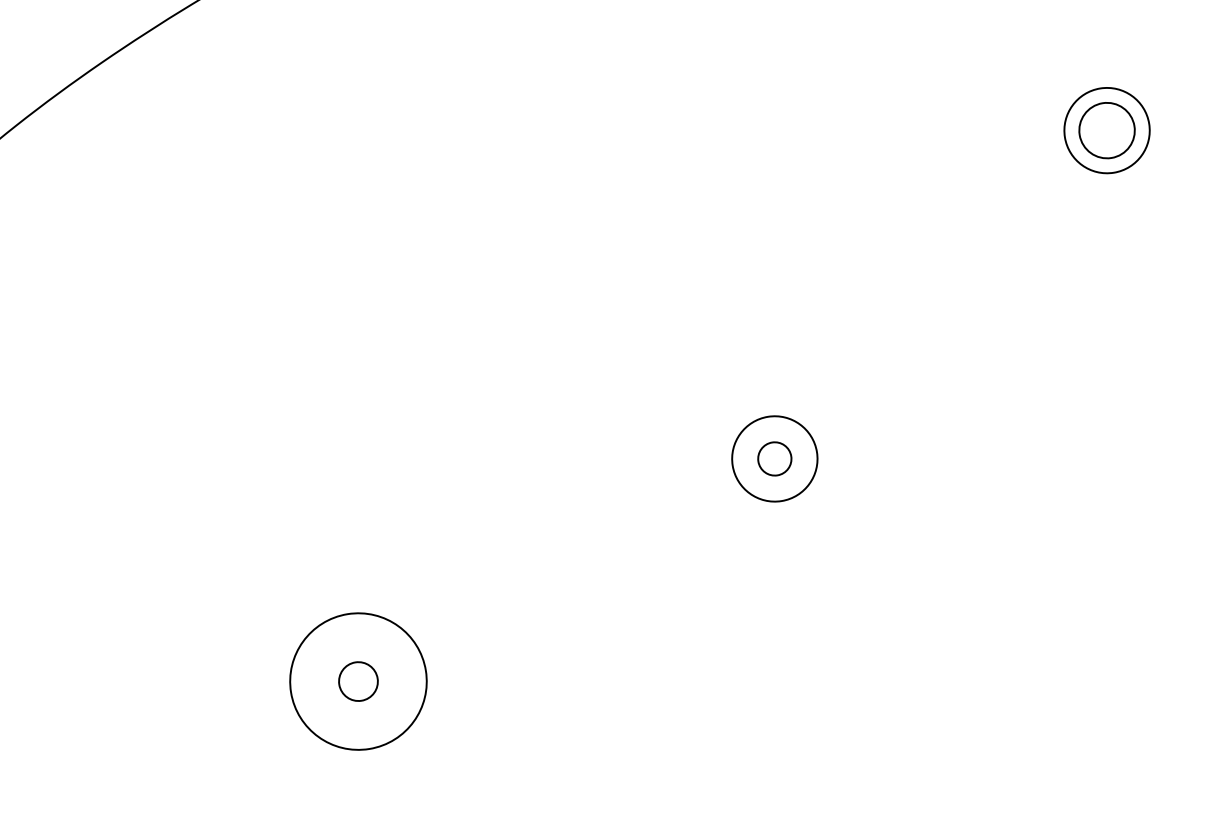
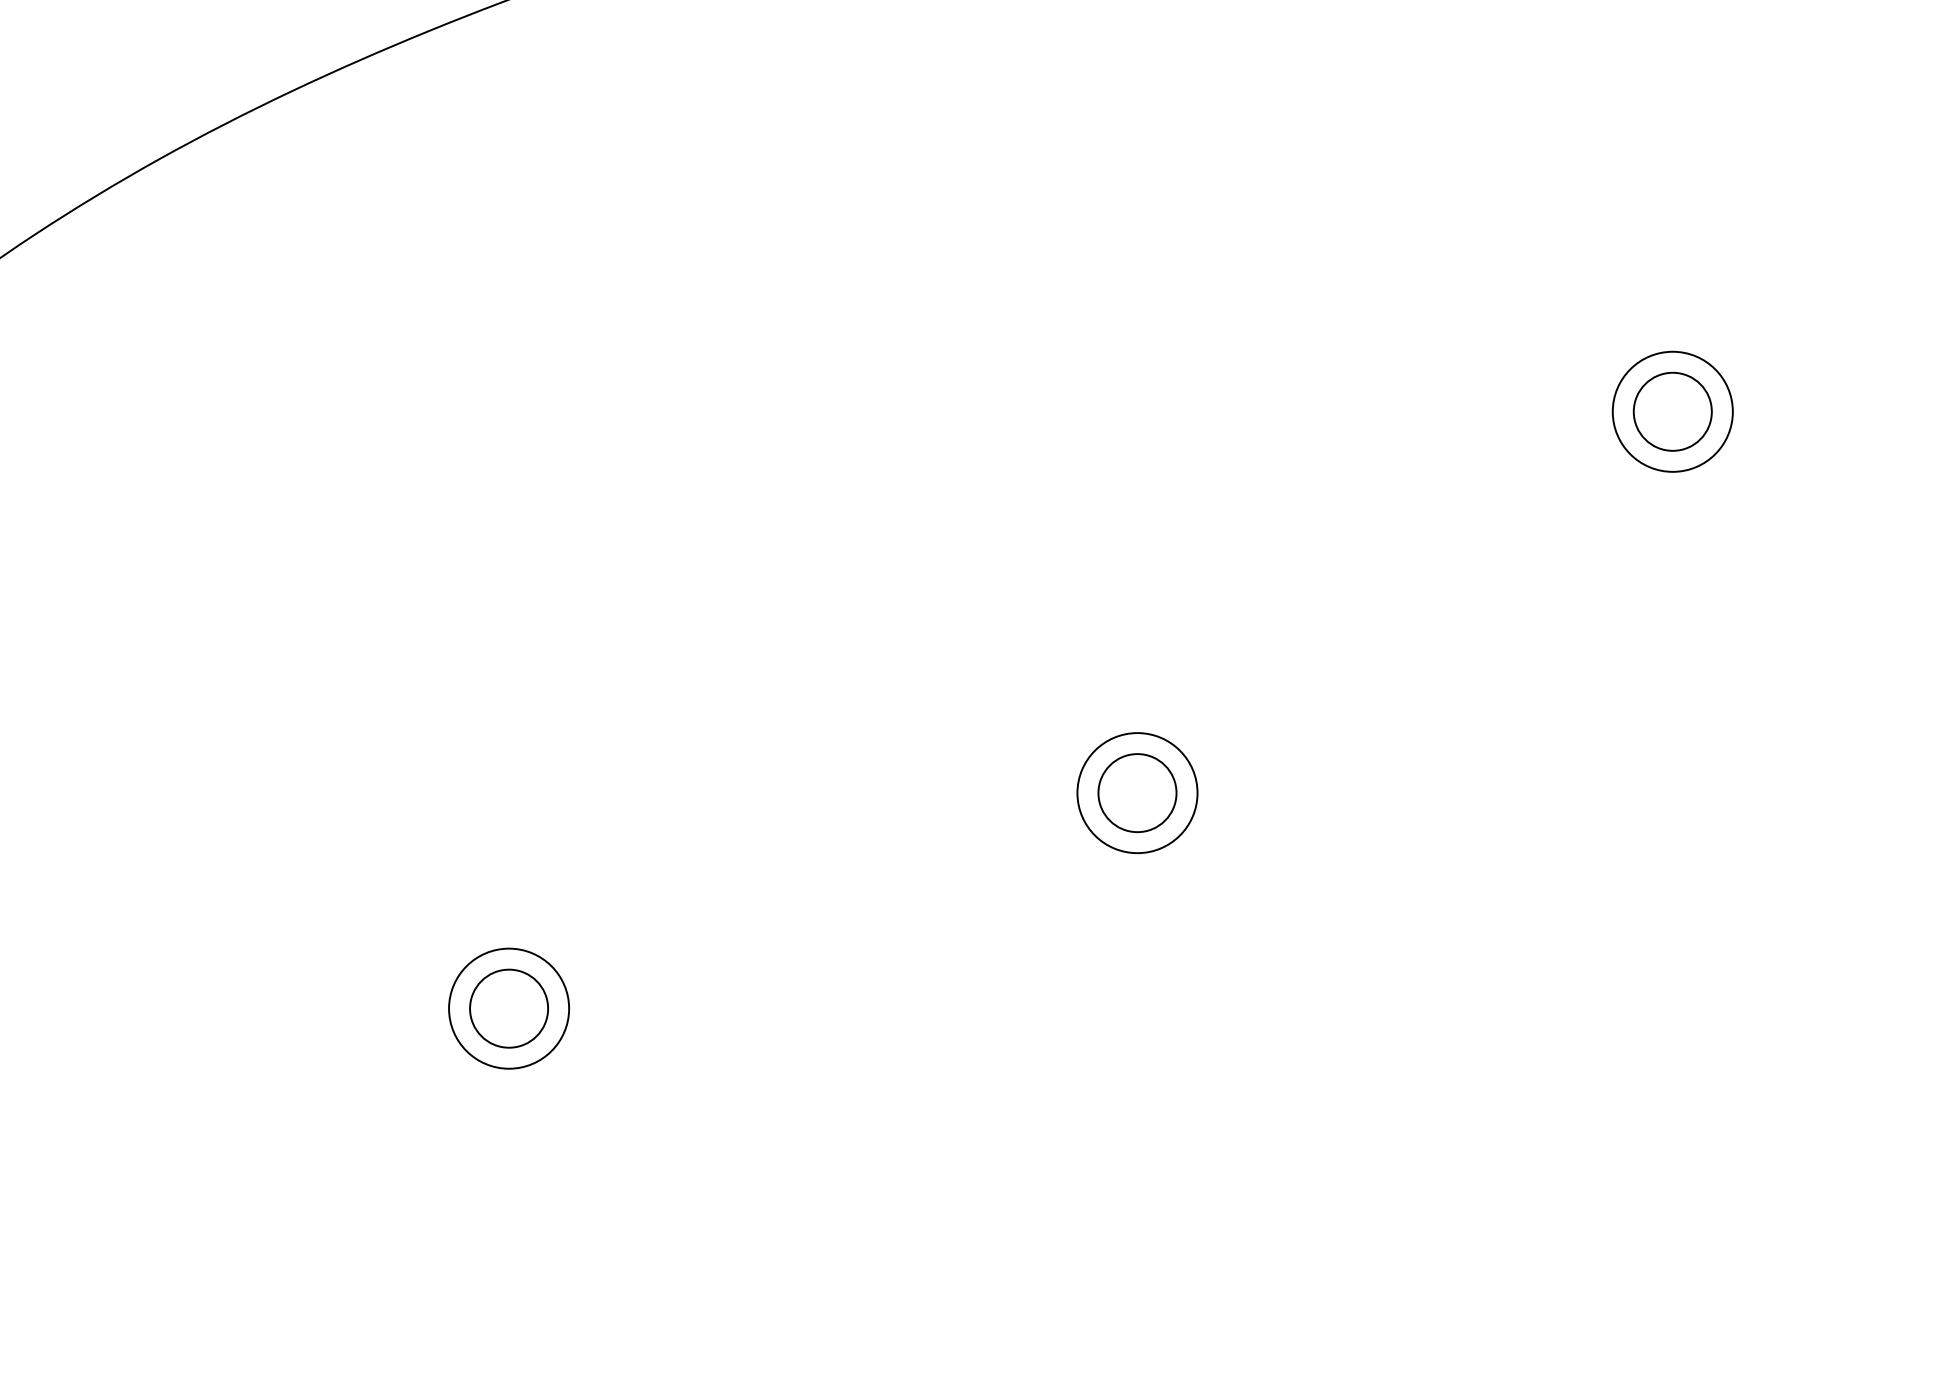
circle: (774, 459) -> (1137, 793), size x1.67
circle: (358, 681) -> (509, 1008), size x0.62
circle: (358, 681) -> (509, 1008), size x1.43

